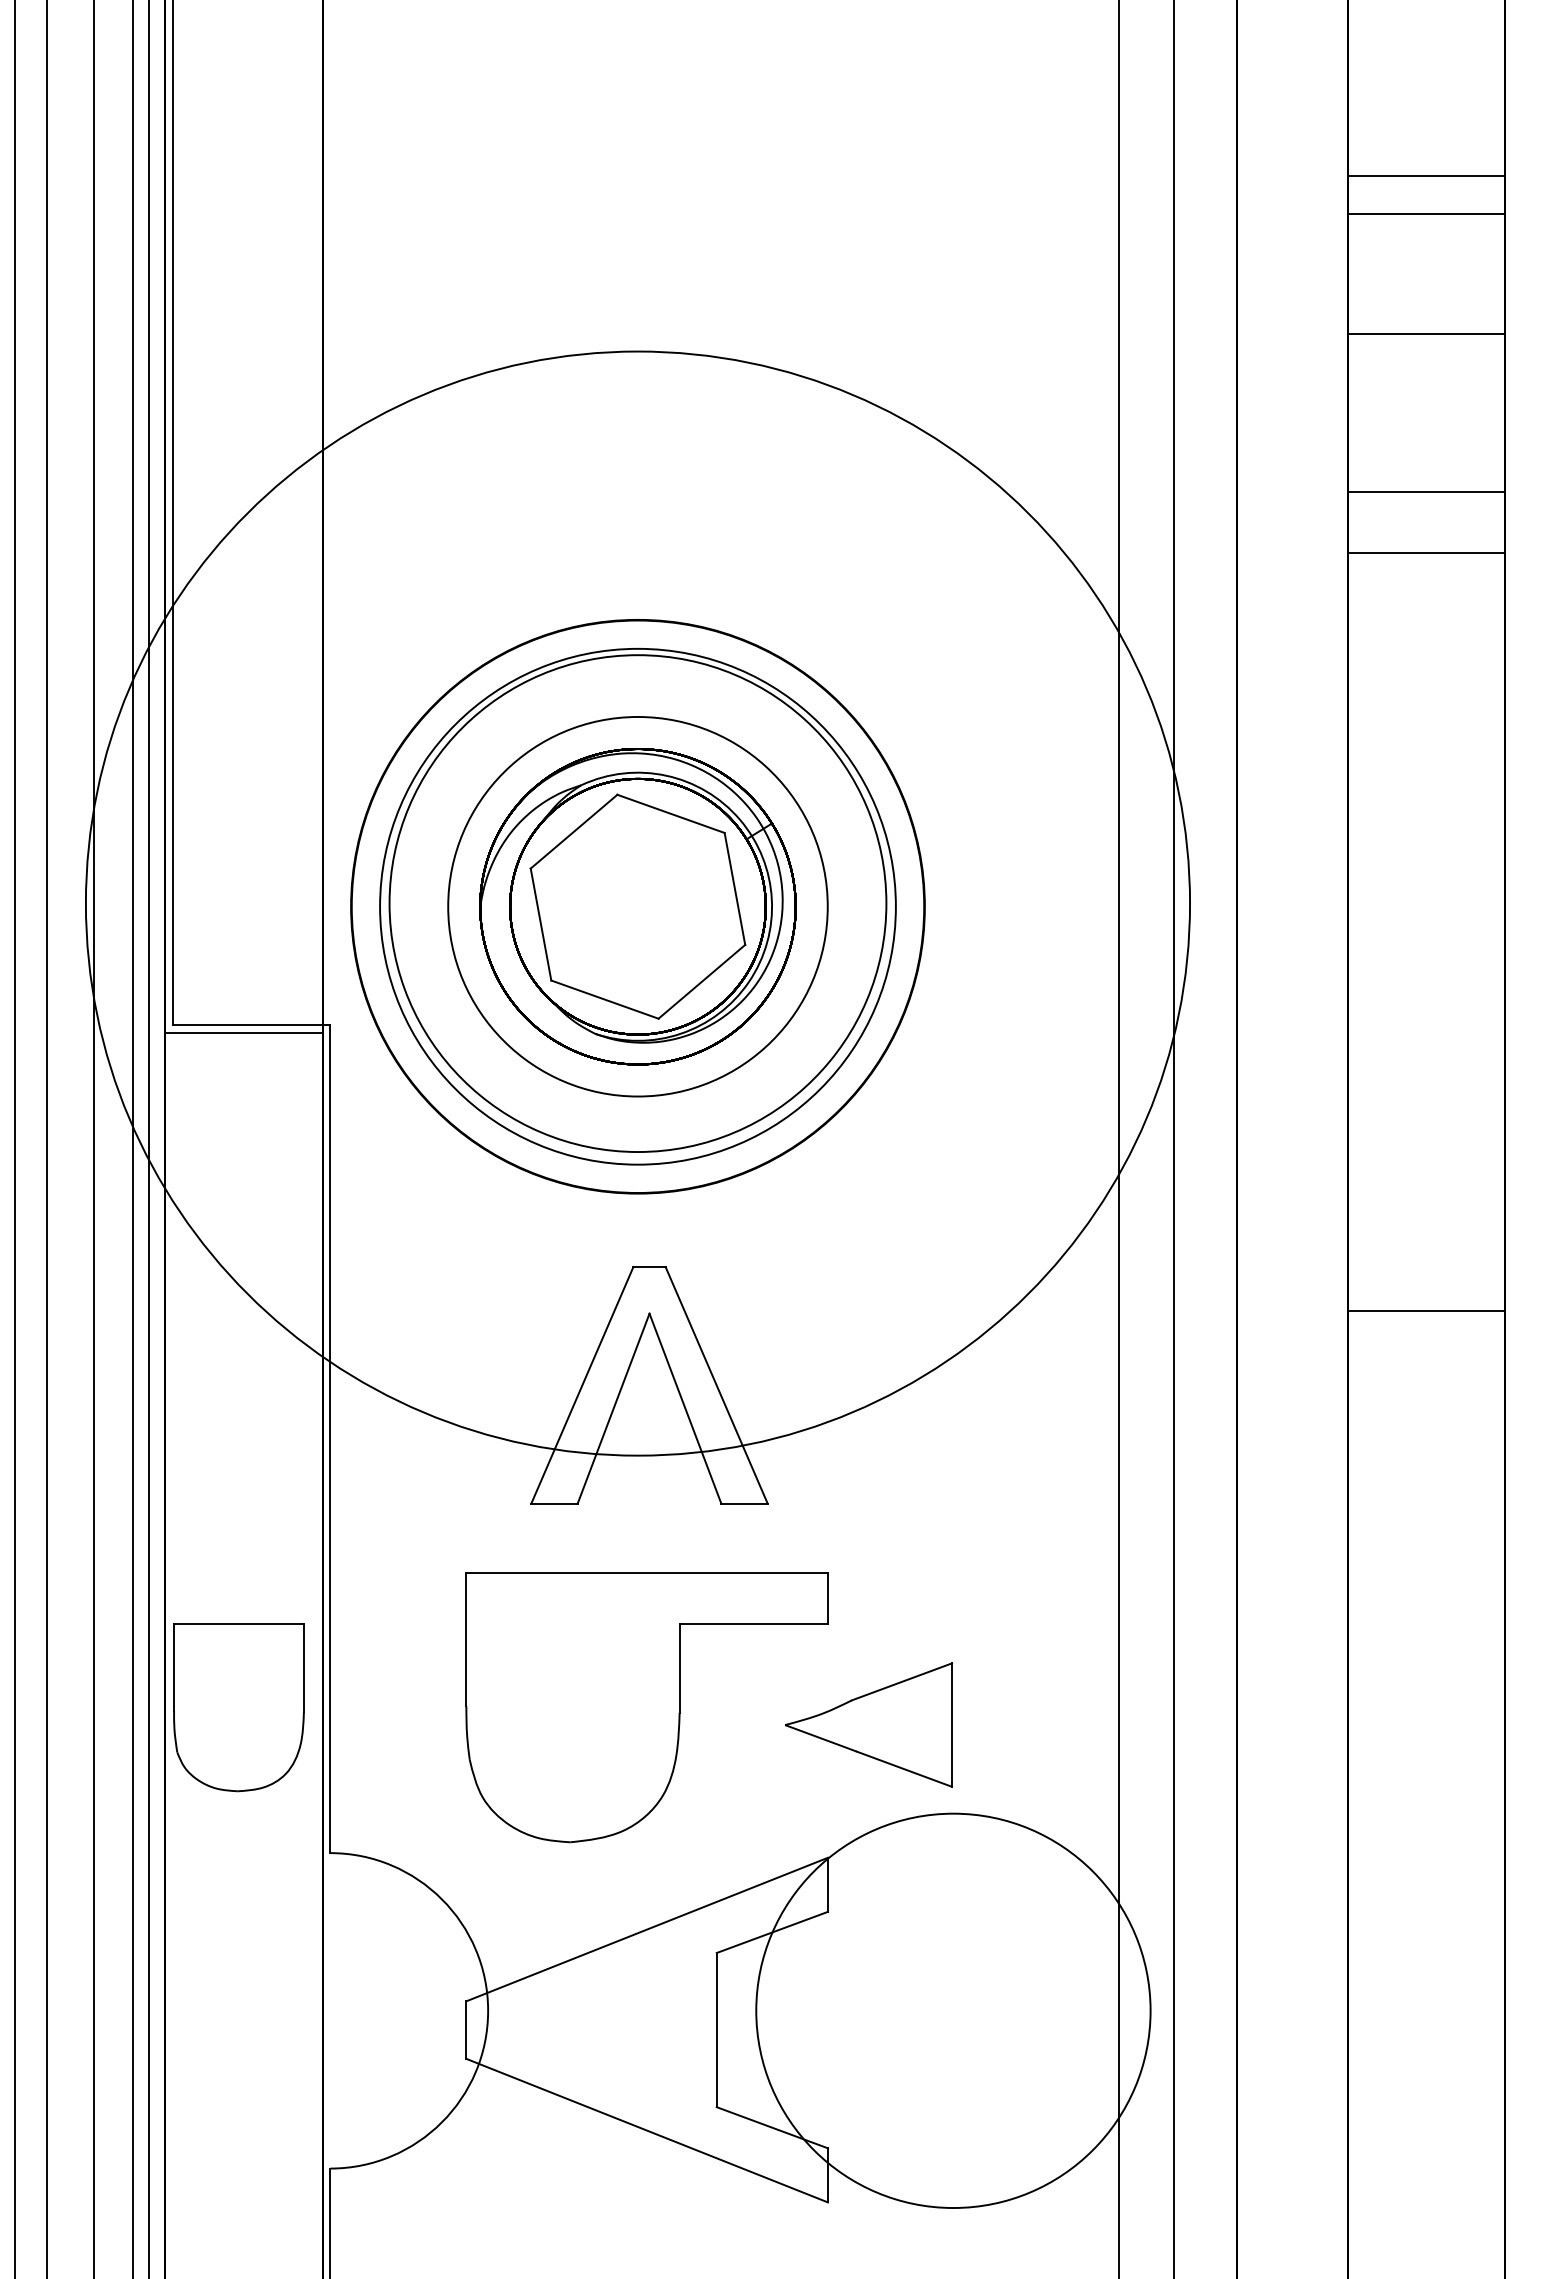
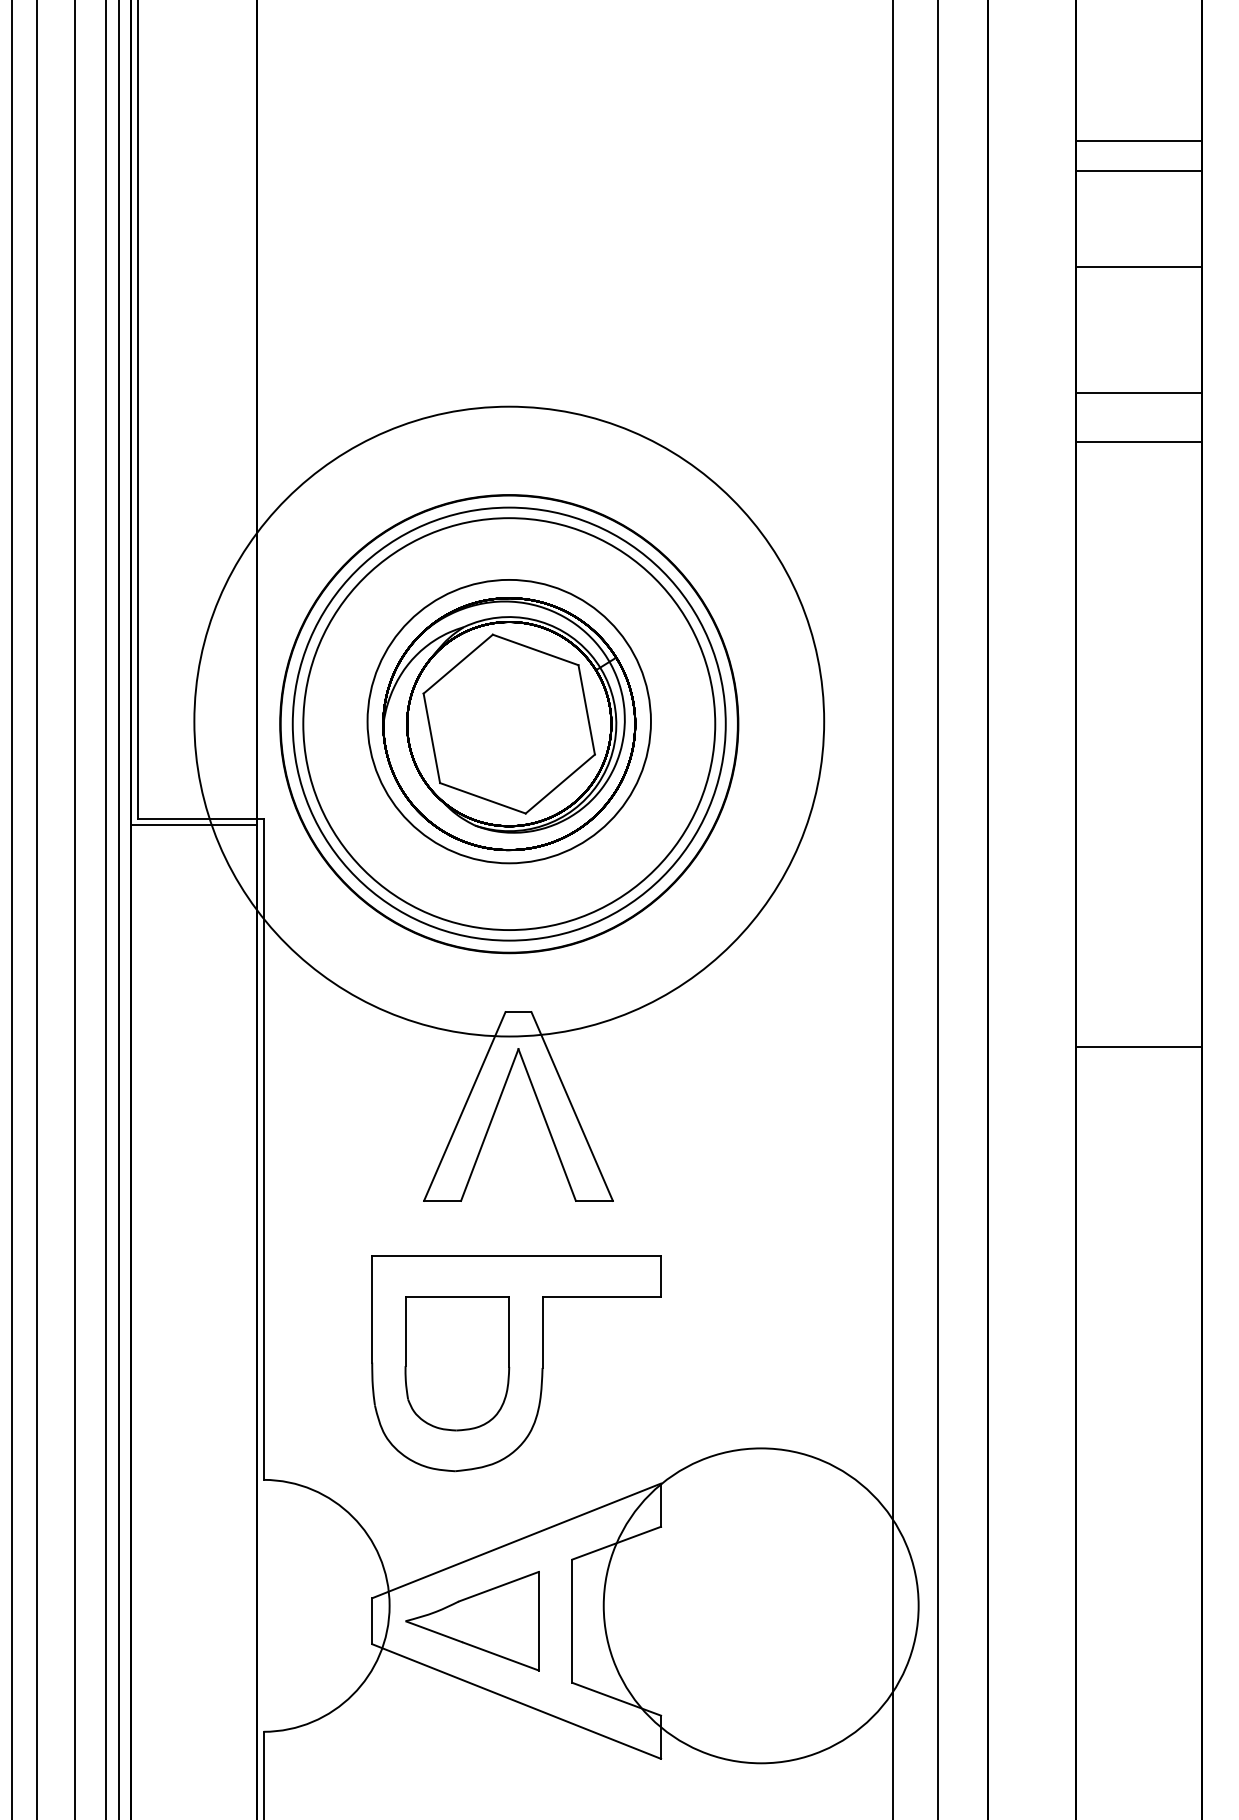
circle: (637, 903) -> (508, 721), size x0.71
circle: (637, 903) -> (508, 721), size x0.71
circle: (637, 906) -> (508, 723), size x1.43
part: (238, 1707) -> (456, 1363), moved
part: (868, 1724) -> (472, 1620), moved

